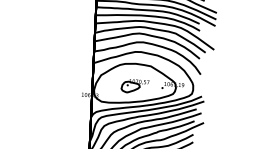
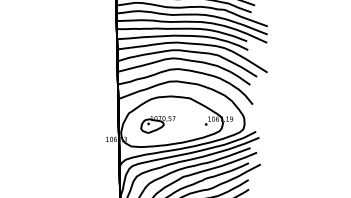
part: (134, 86) -> (157, 124), moved

